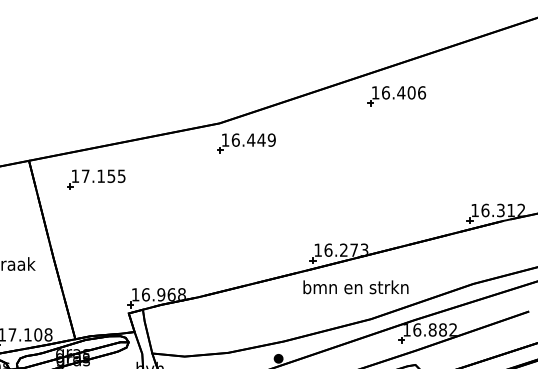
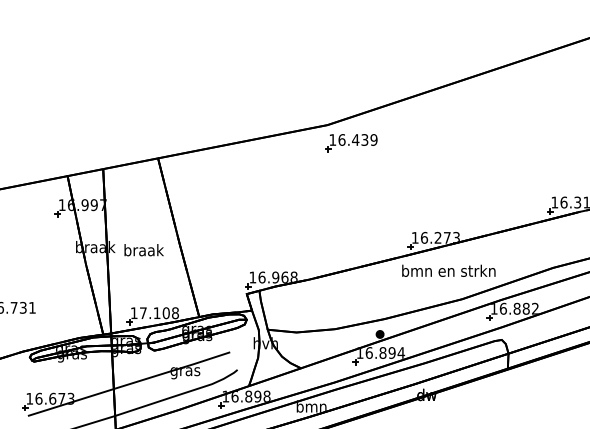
part: (396, 95) -> (484, 100), removed
text: (261, 139) -> (364, 139), 16.449 -> 16.439
part: (95, 180) -> (217, 175), removed

